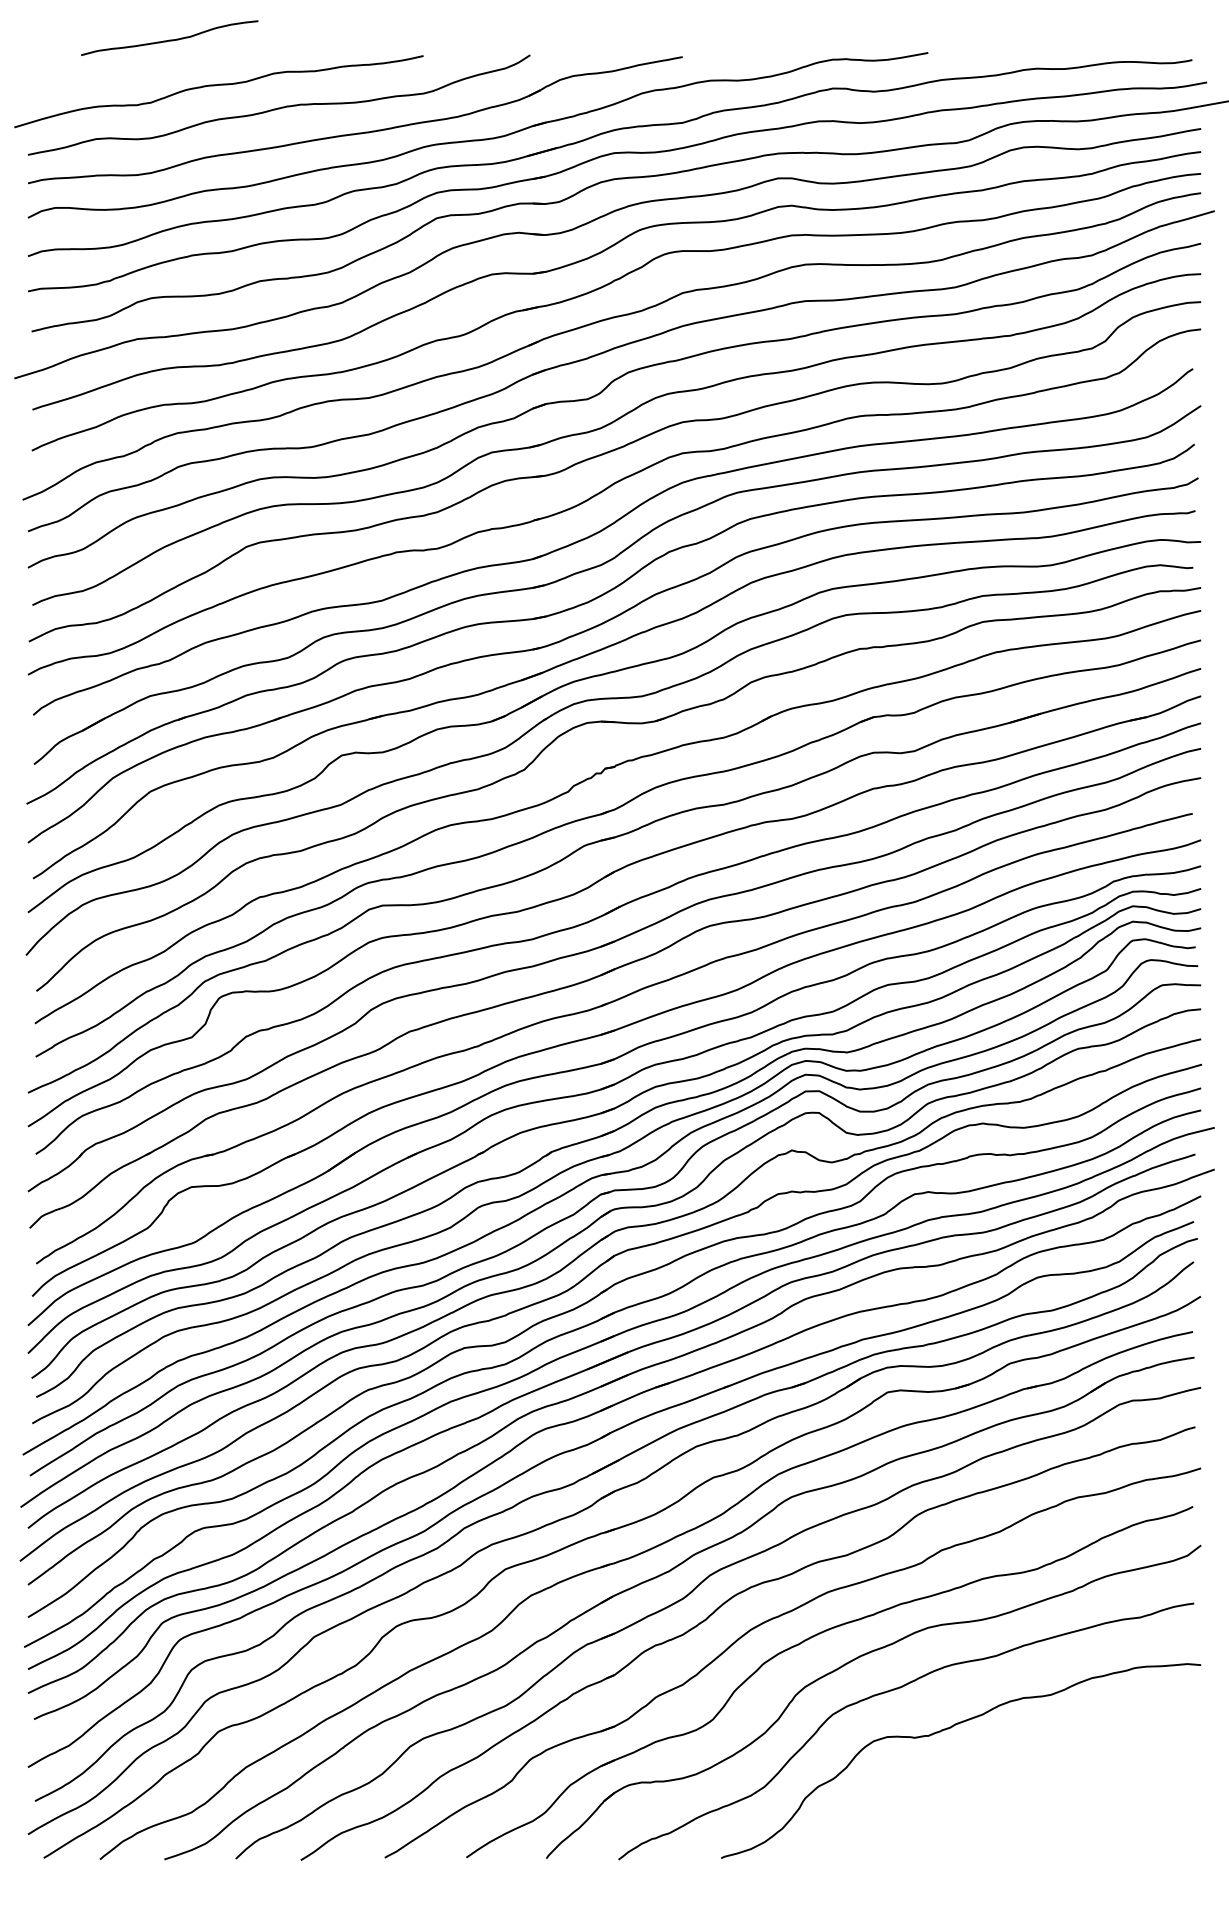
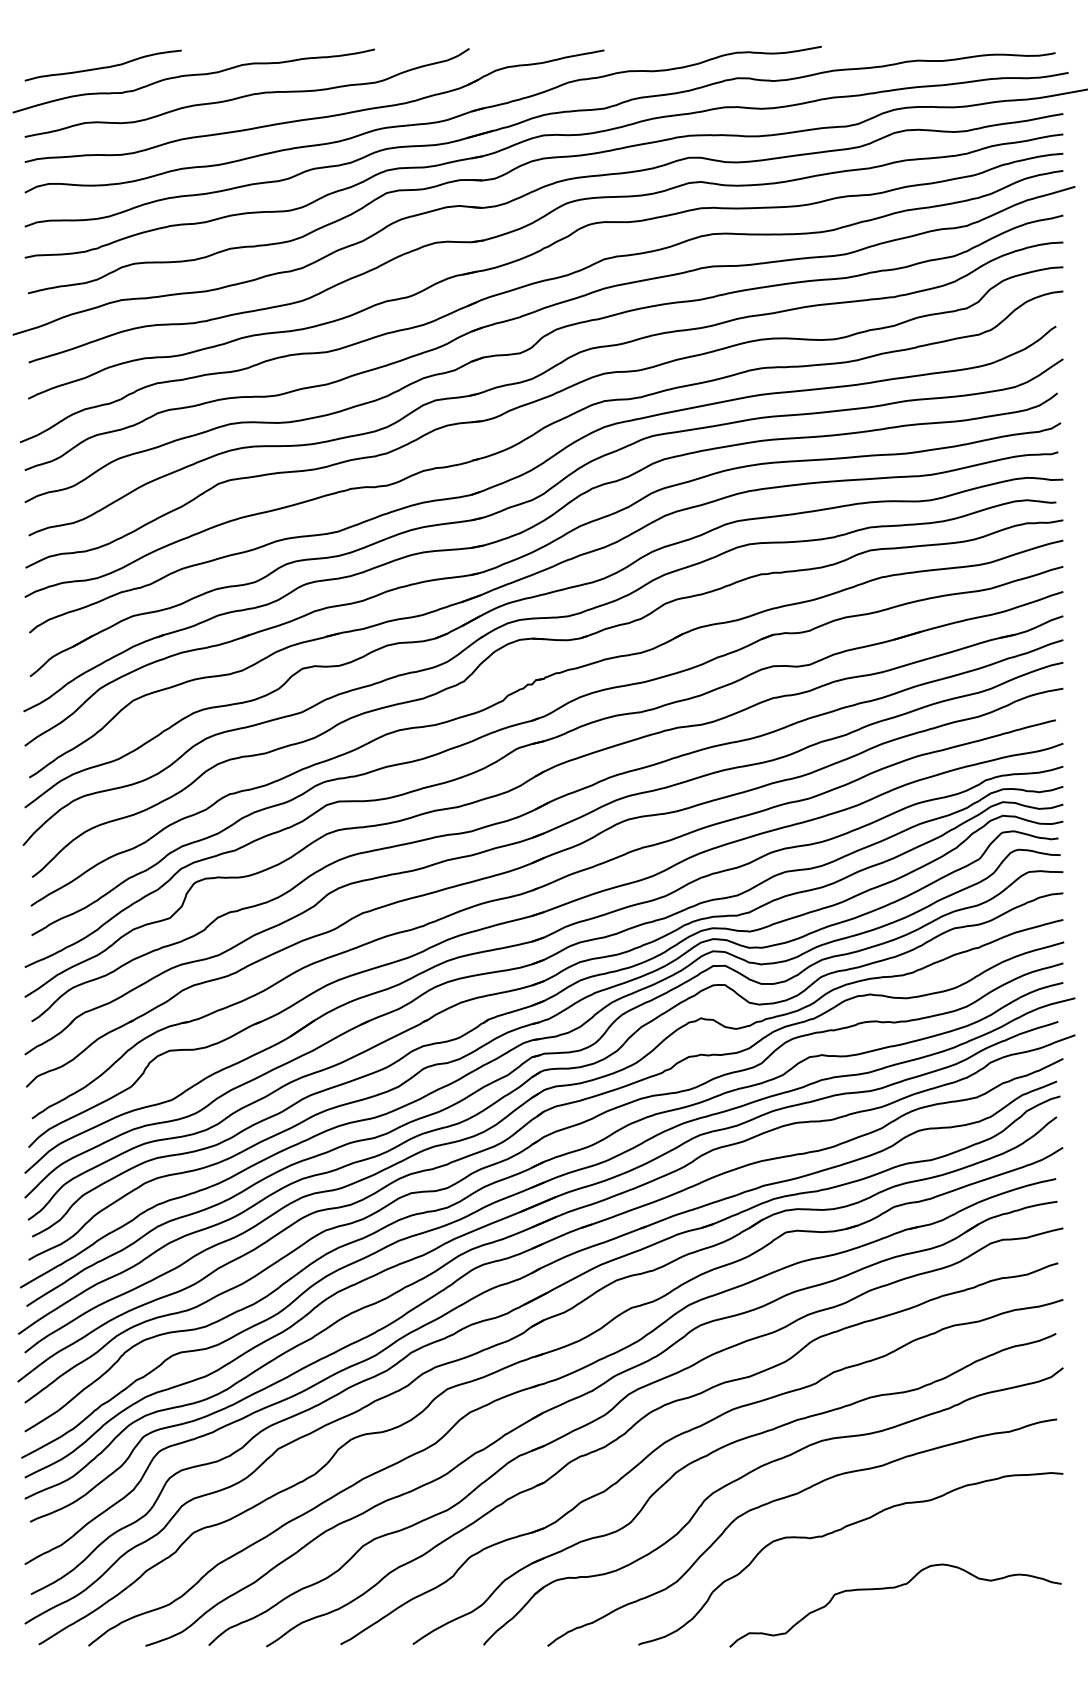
curve: (170, 39) -> (103, 66), moved
curve: (1011, 1794) -> (895, 1588), added

